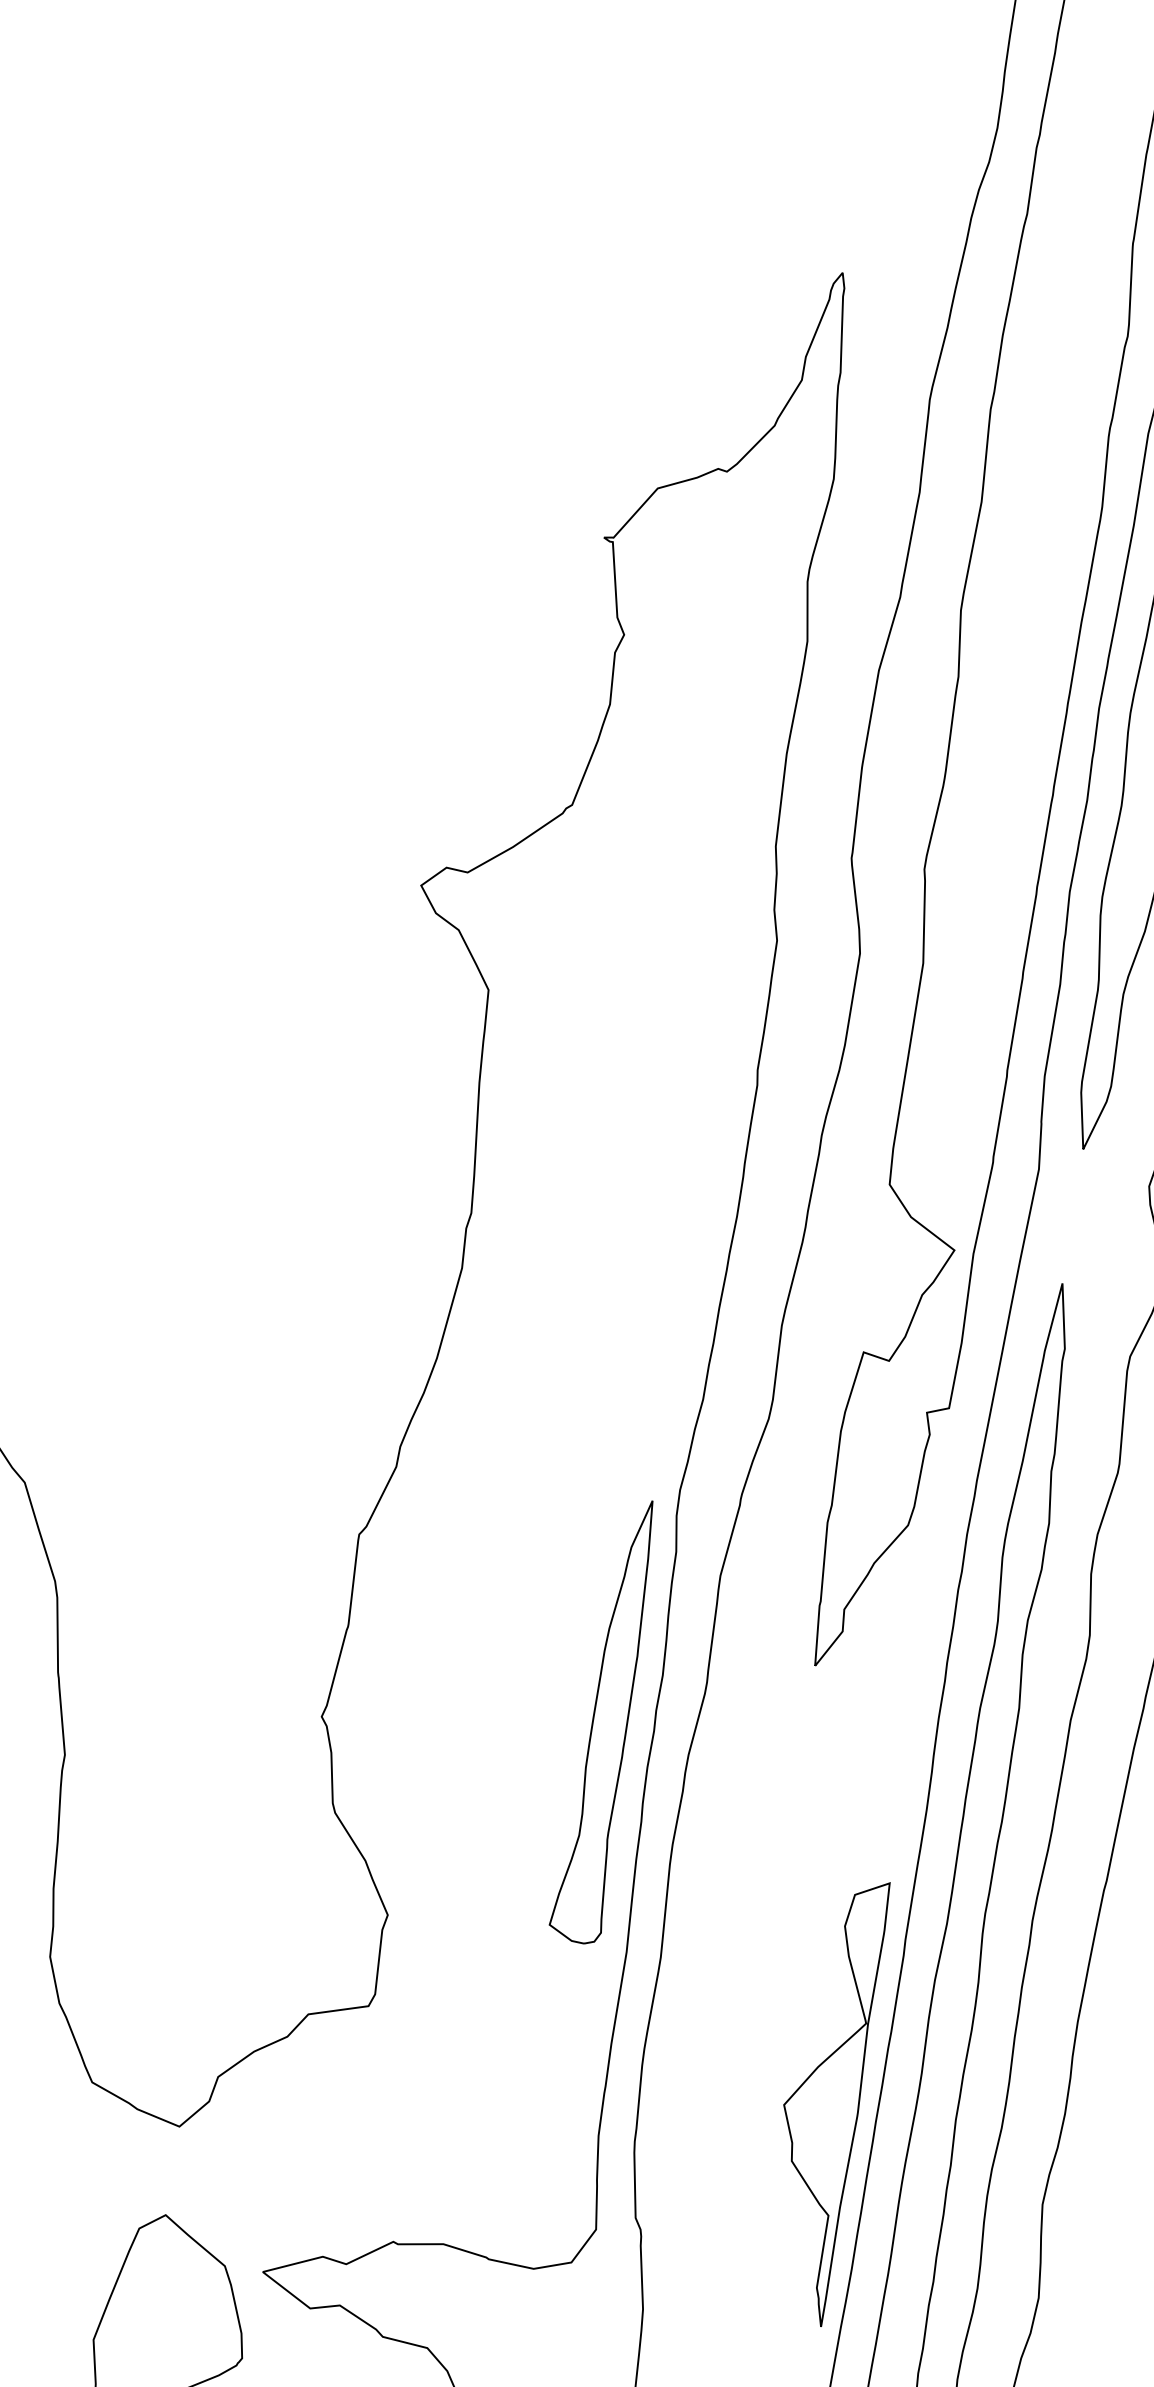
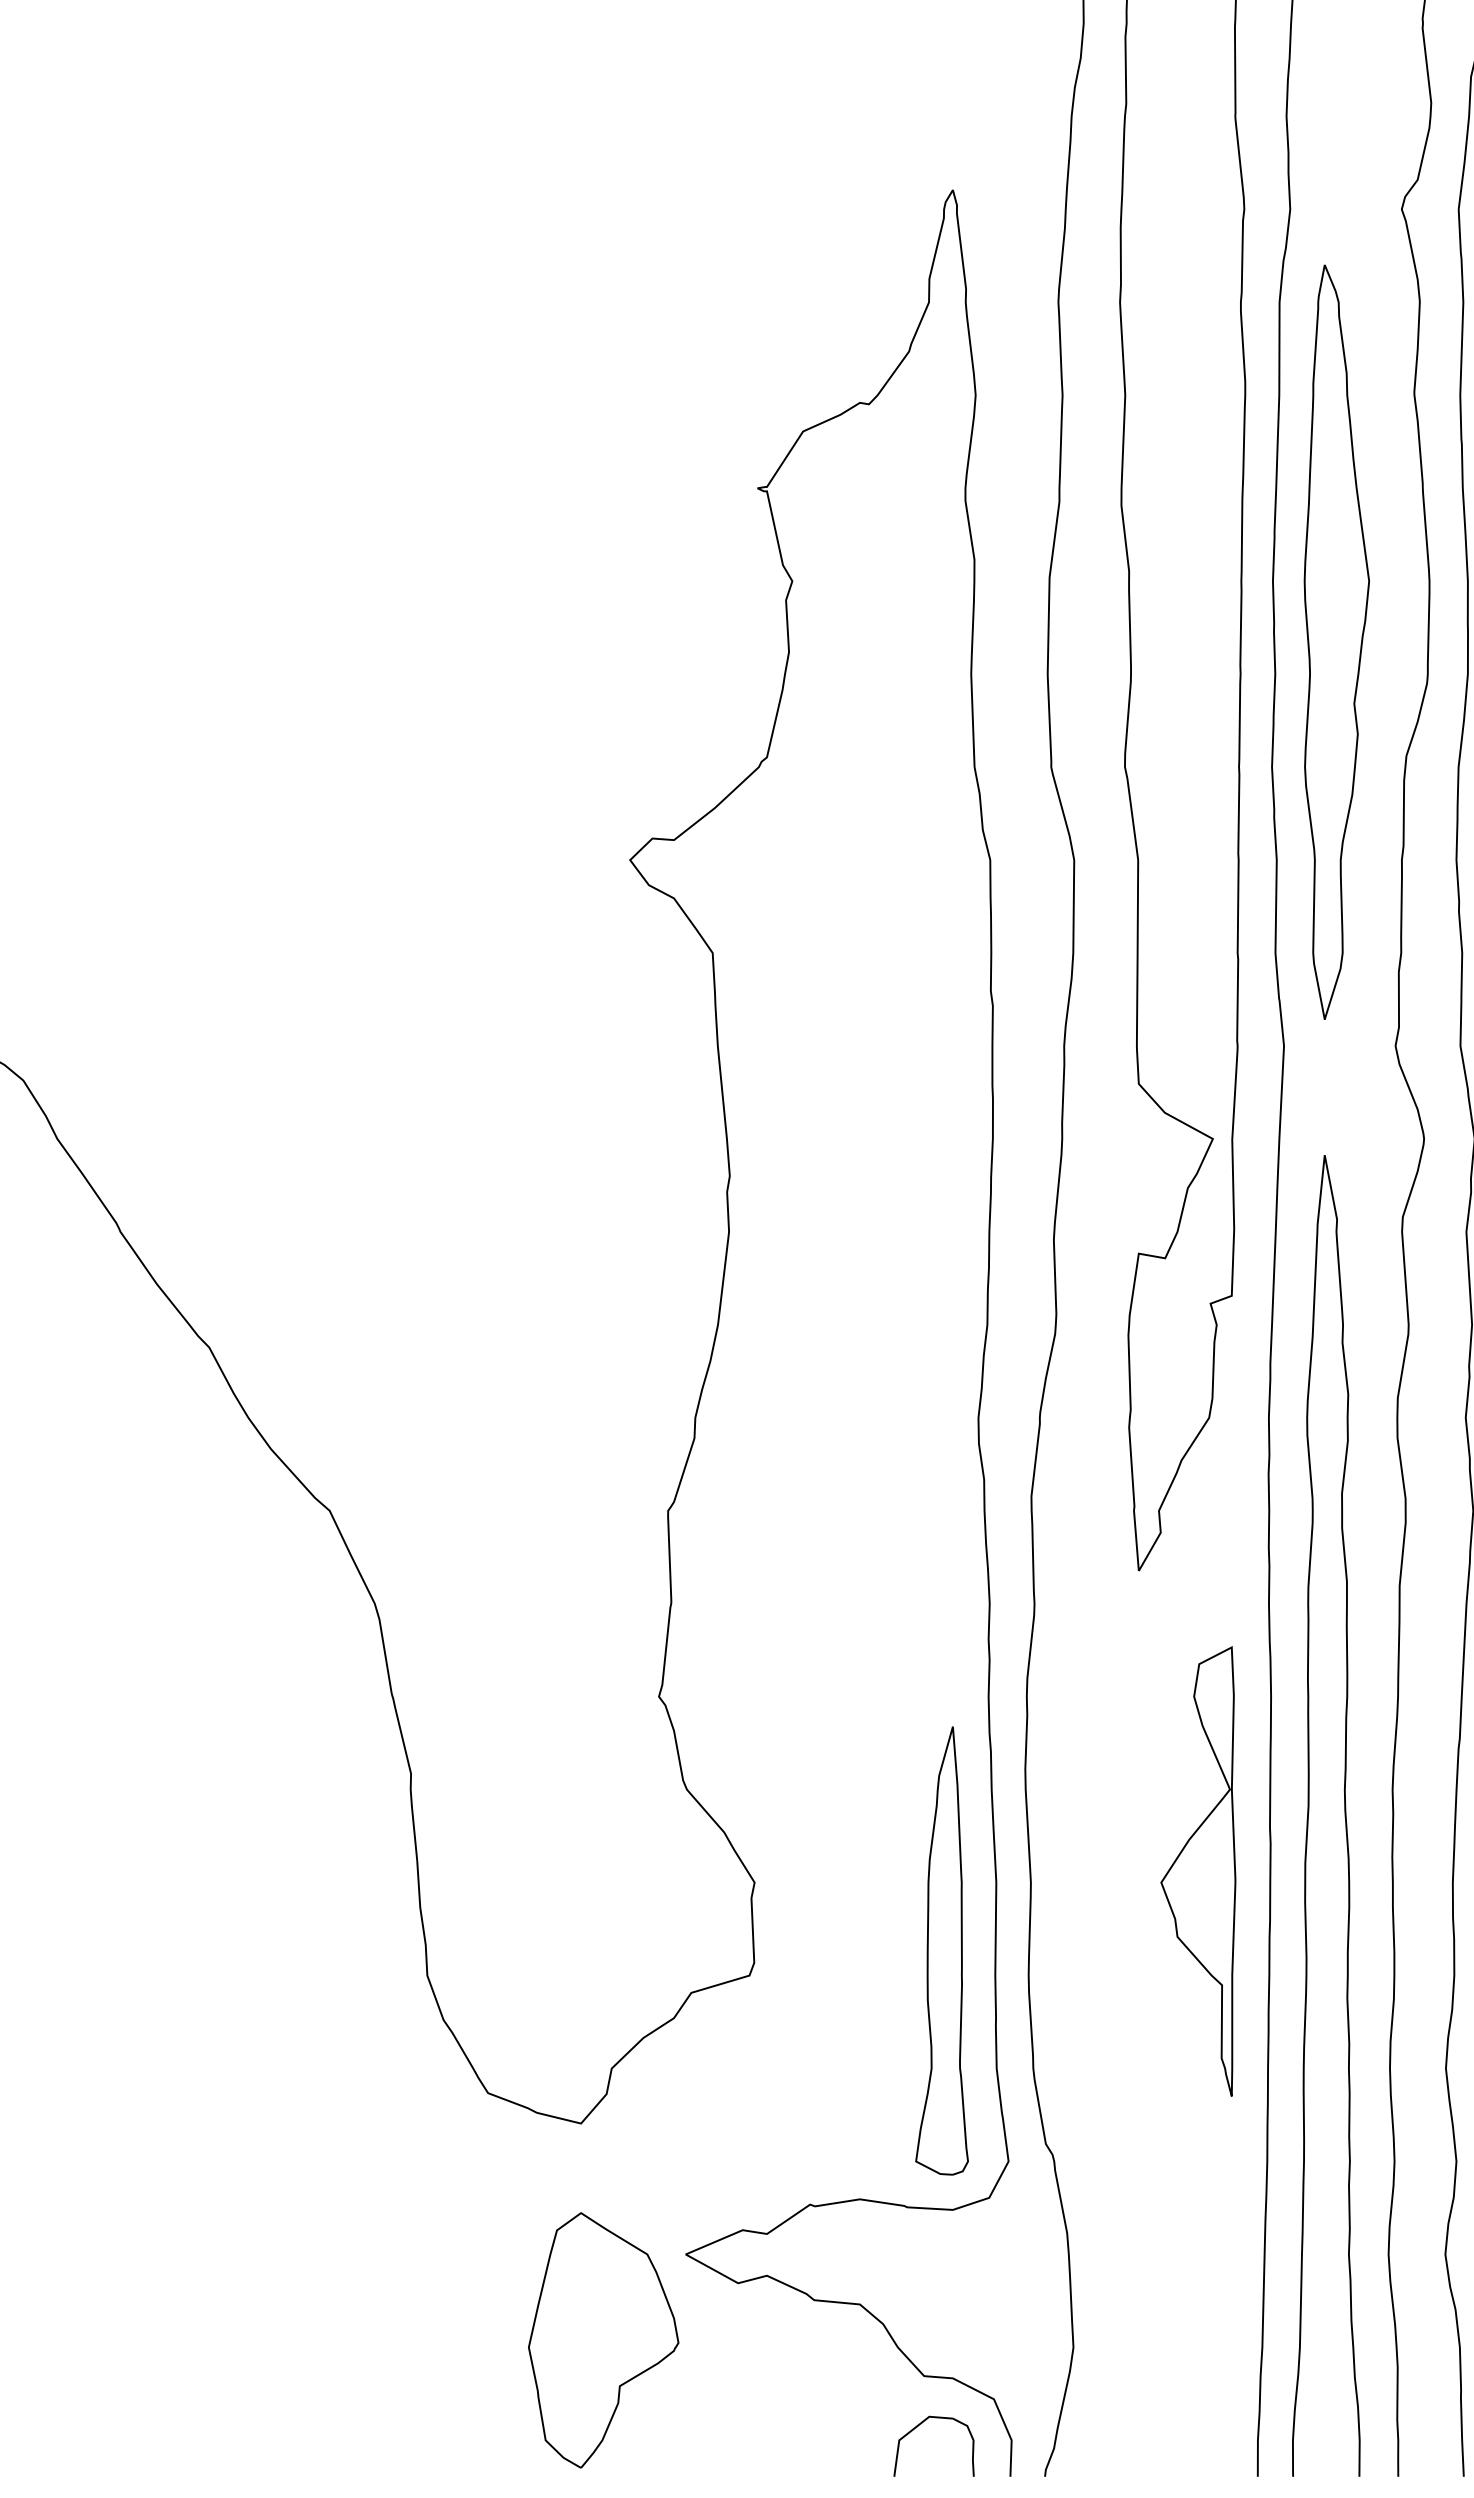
part: (607, 1720) -> (941, 1950), moved
part: (822, 2099) -> (1198, 1871), moved

